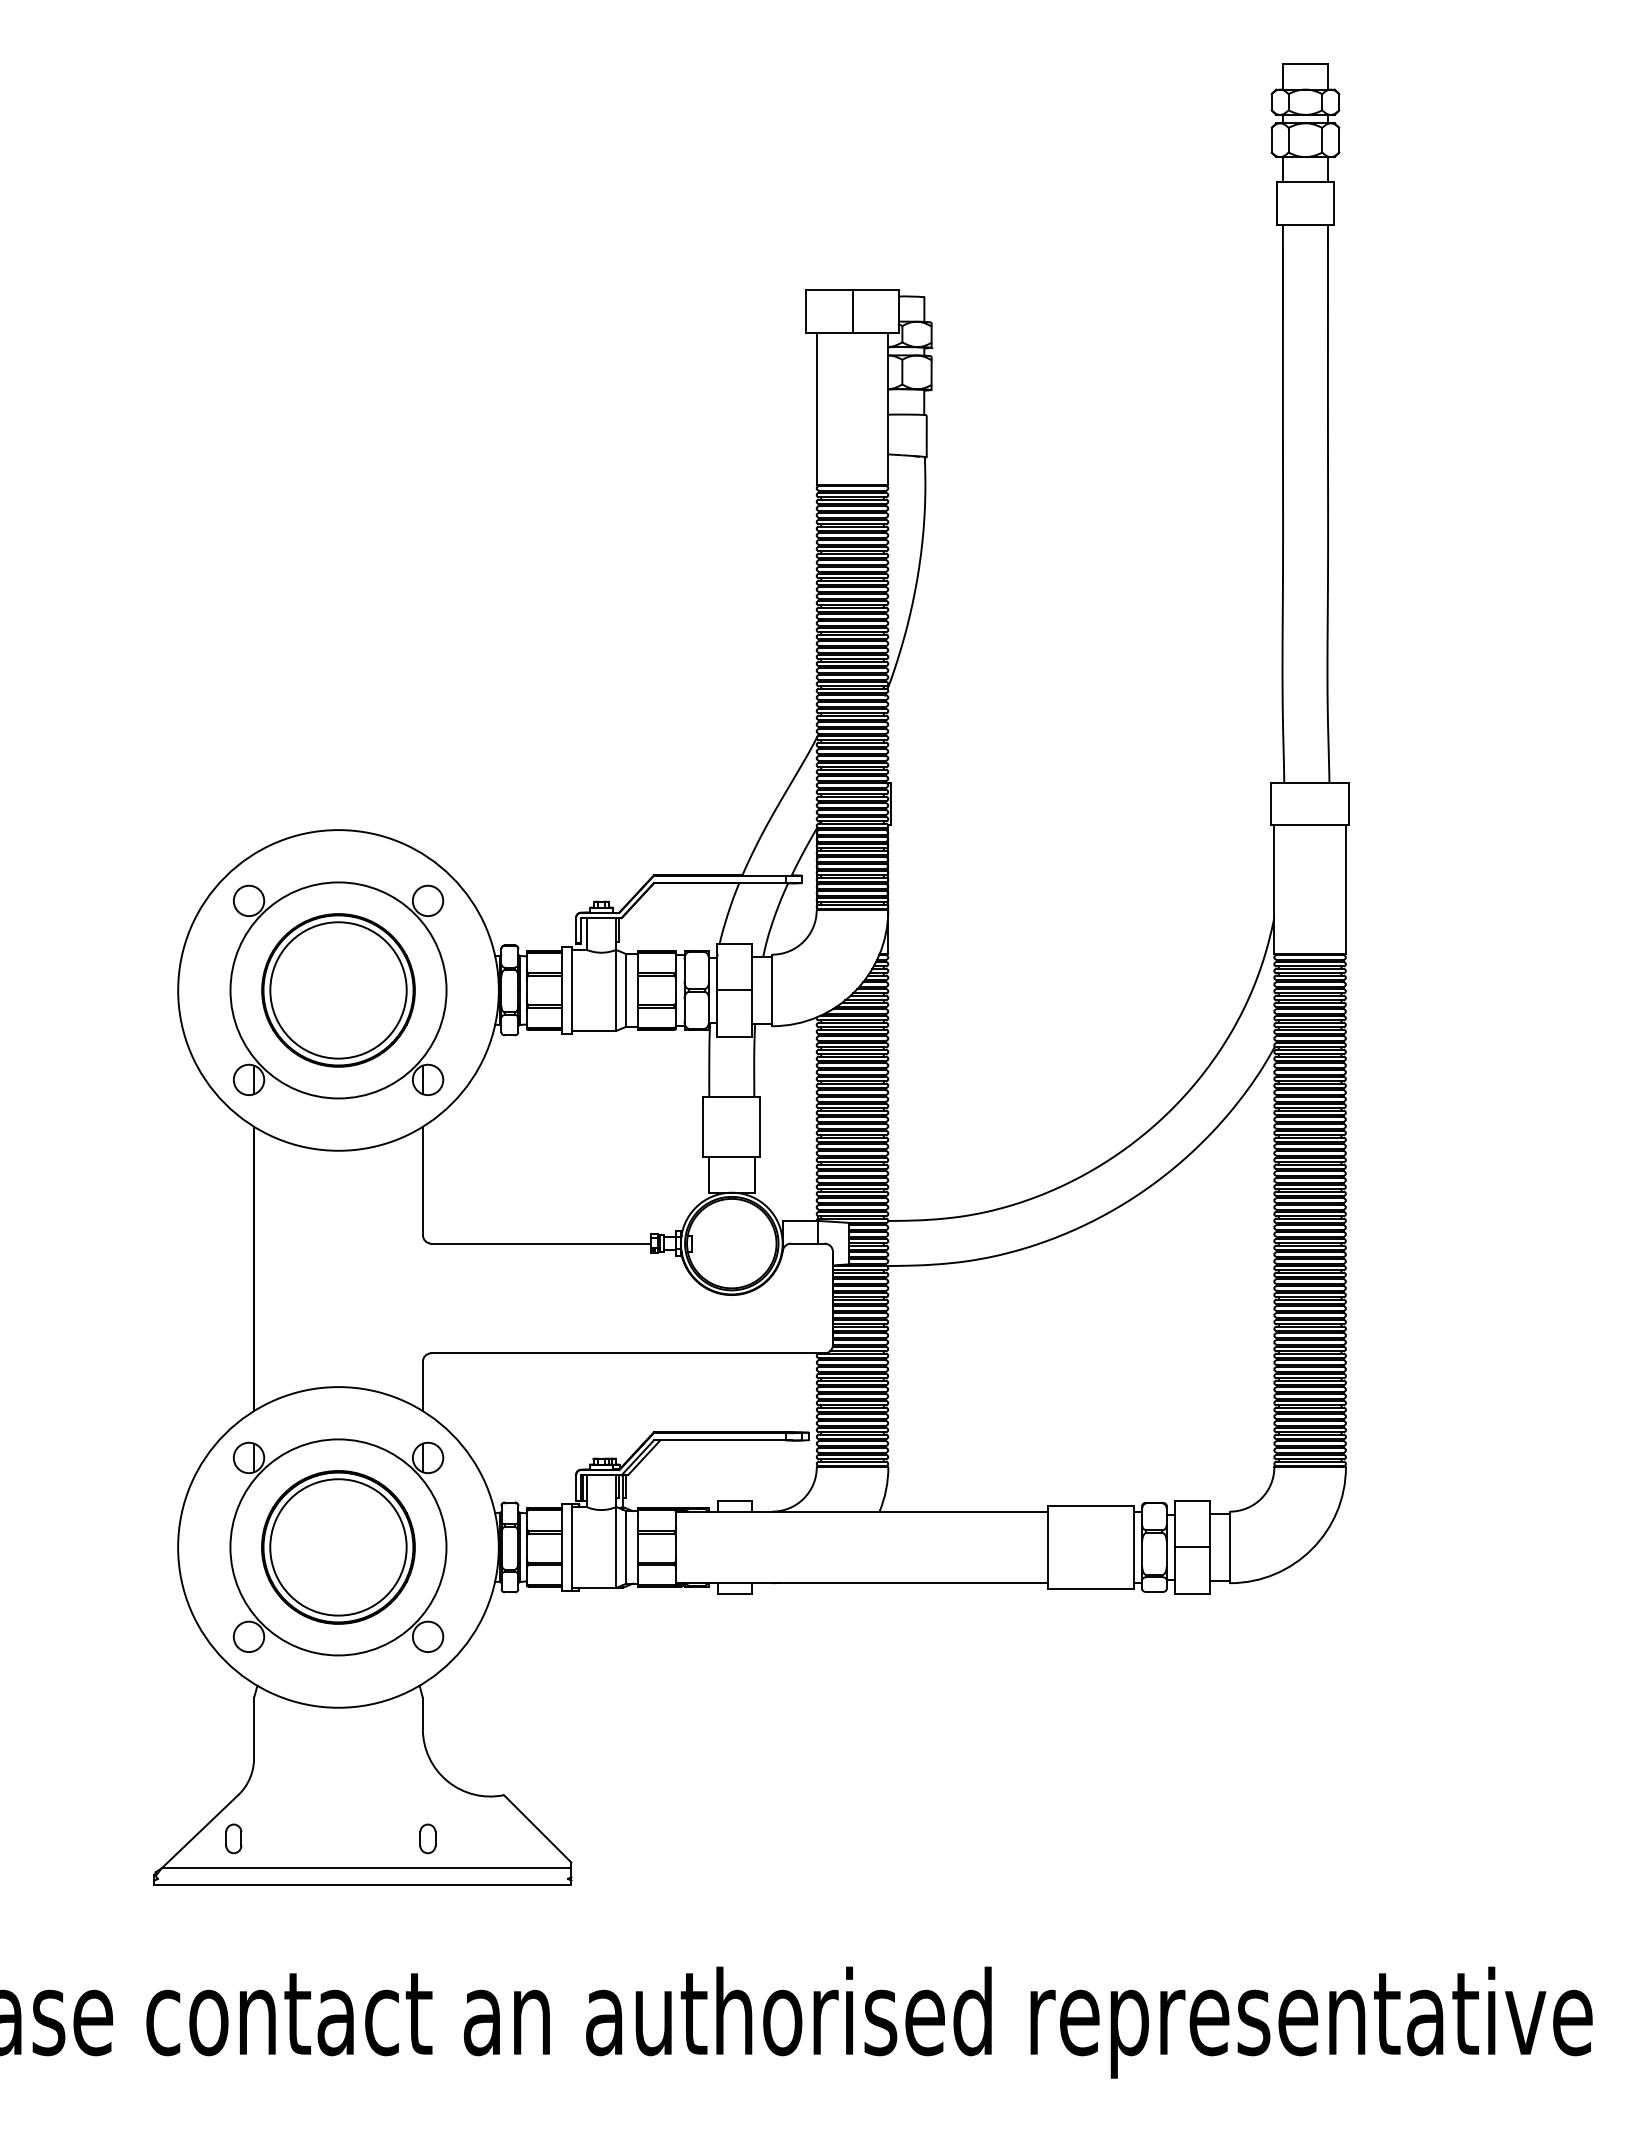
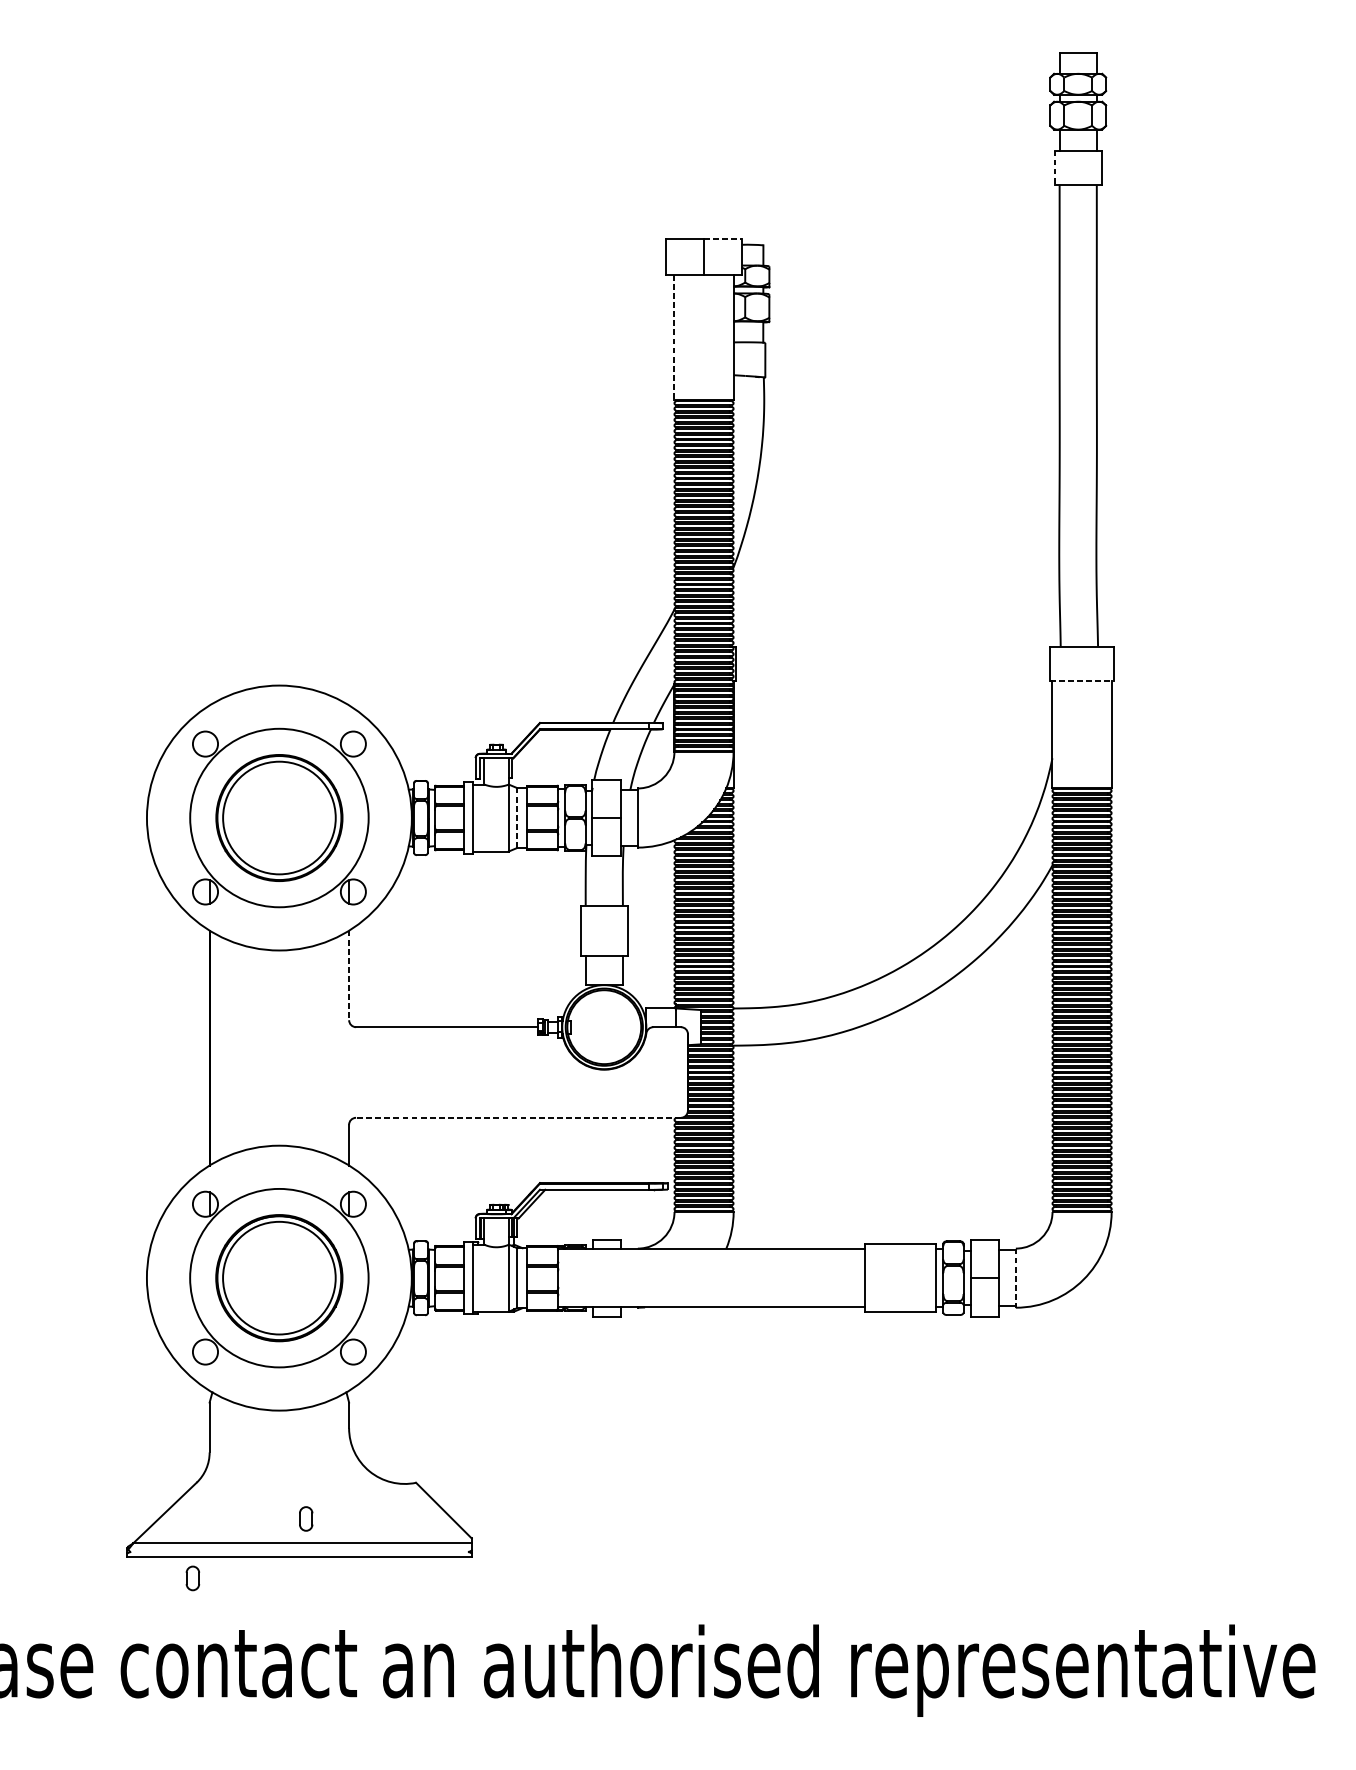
line: (1277, 204) -> (1055, 168), solid -> dashed
line: (876, 290) -> (723, 239), solid -> dashed
line: (816, 408) -> (674, 337), solid -> dashed
line: (1310, 825) -> (1082, 681), solid -> dashed
line: (626, 989) -> (517, 817), solid -> dashed
line: (422, 1181) -> (348, 975), solid -> dashed
line: (627, 1353) -> (518, 1117), solid -> dashed
line: (1229, 1547) -> (1015, 1278), solid -> dashed
part: (233, 1838) -> (192, 1578), moved
part: (427, 1838) -> (305, 1518), moved

